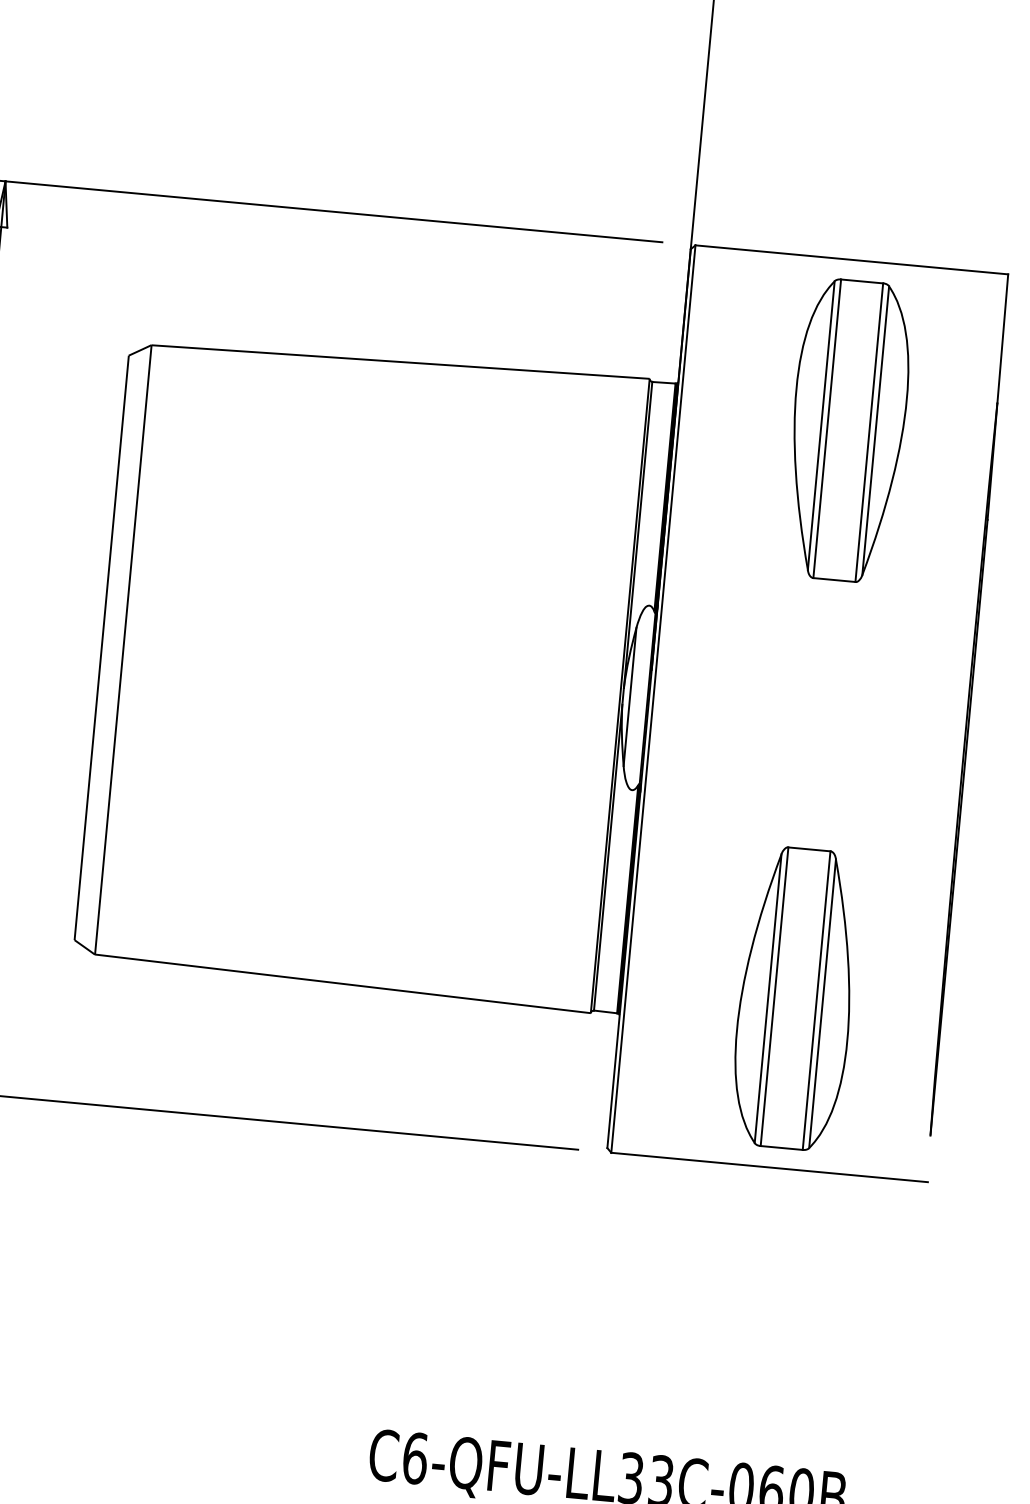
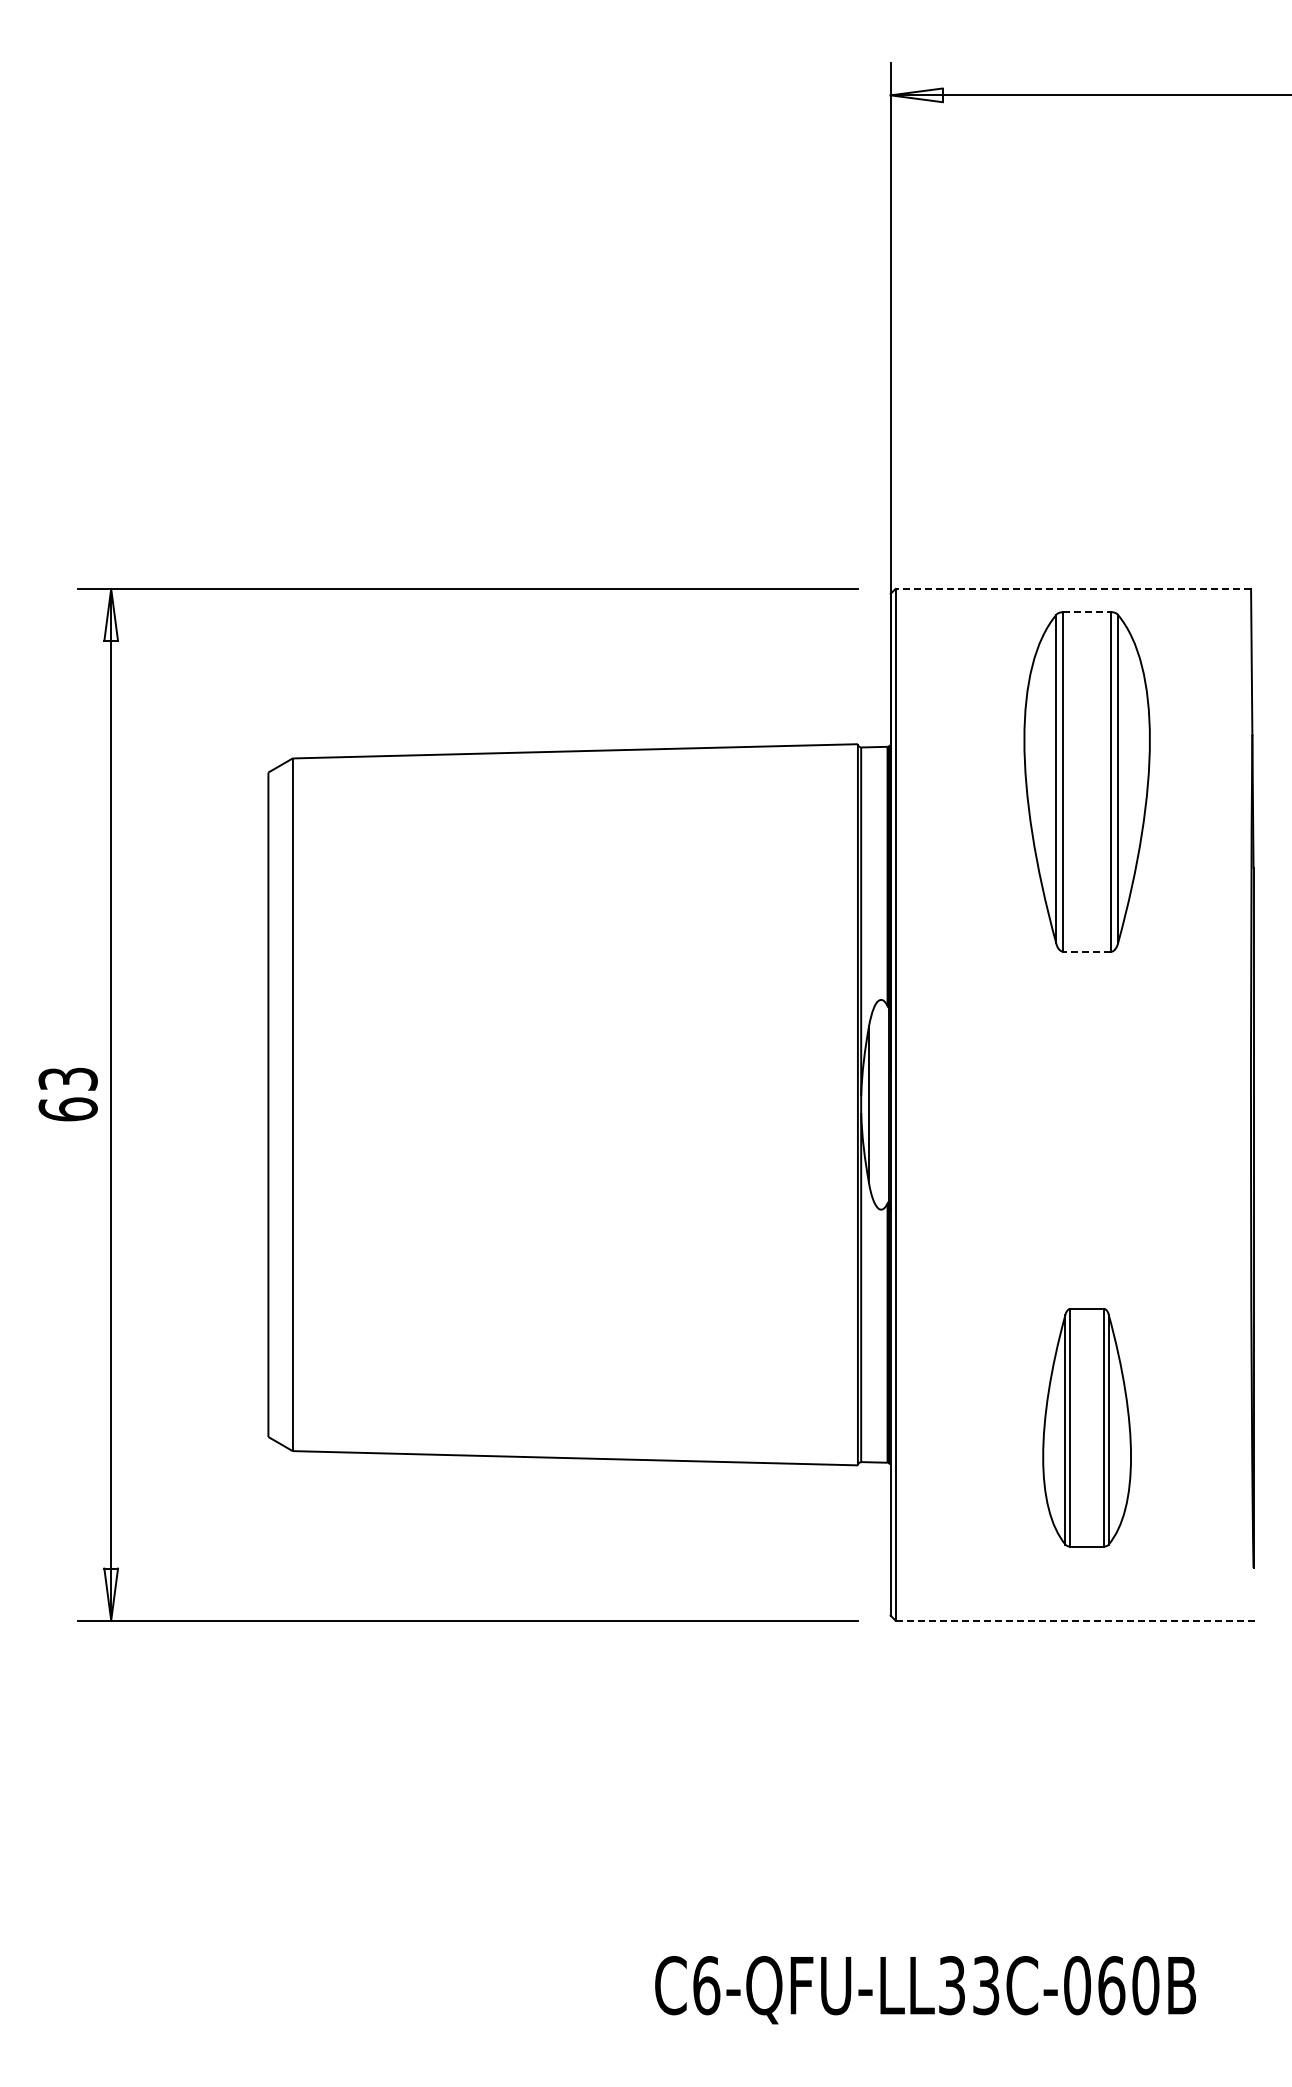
line: (852, 259) -> (1073, 588), solid -> dashed
line: (862, 281) -> (1087, 612), solid -> dashed
line: (834, 579) -> (1087, 951), solid -> dashed
part: (795, 998) -> (1086, 1427), size x0.7
line: (769, 1167) -> (1075, 1620), solid -> dashed

